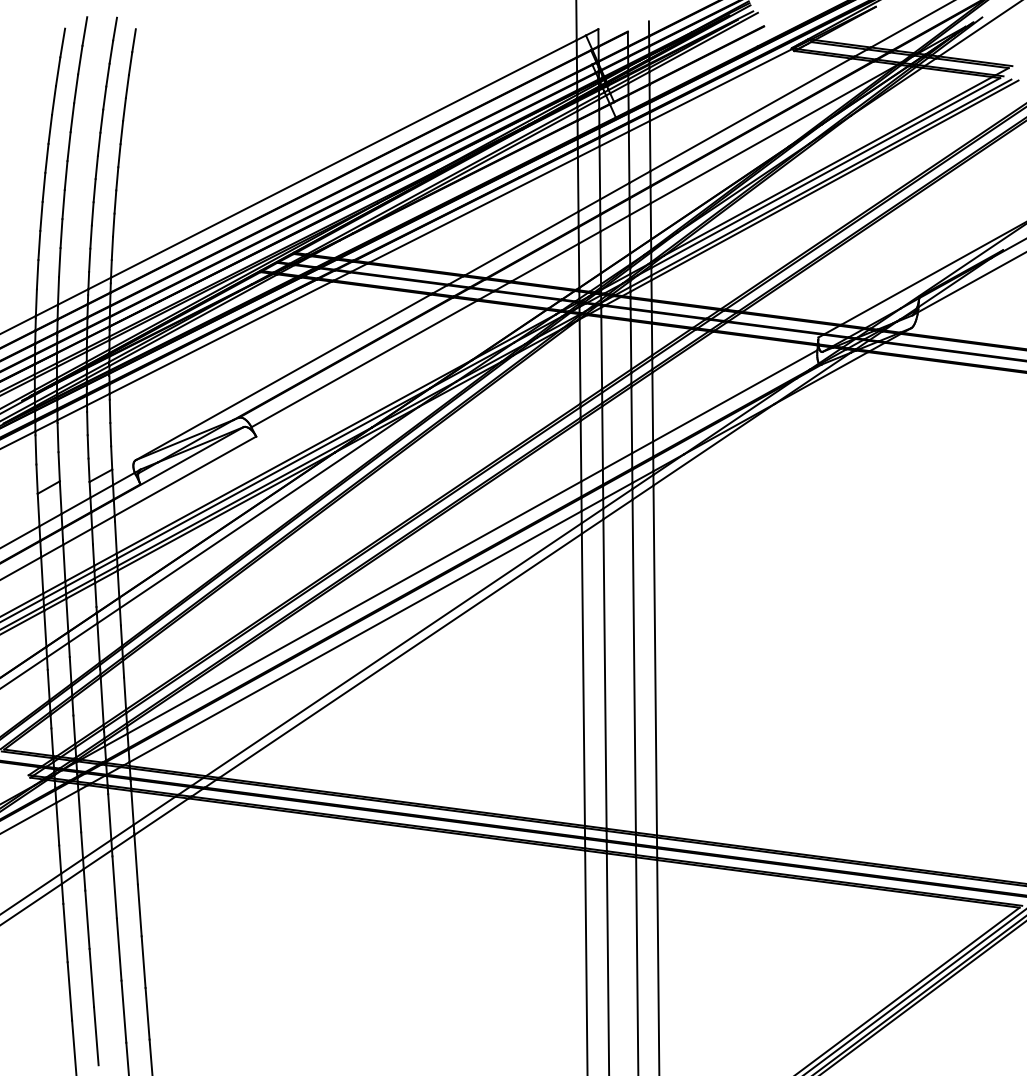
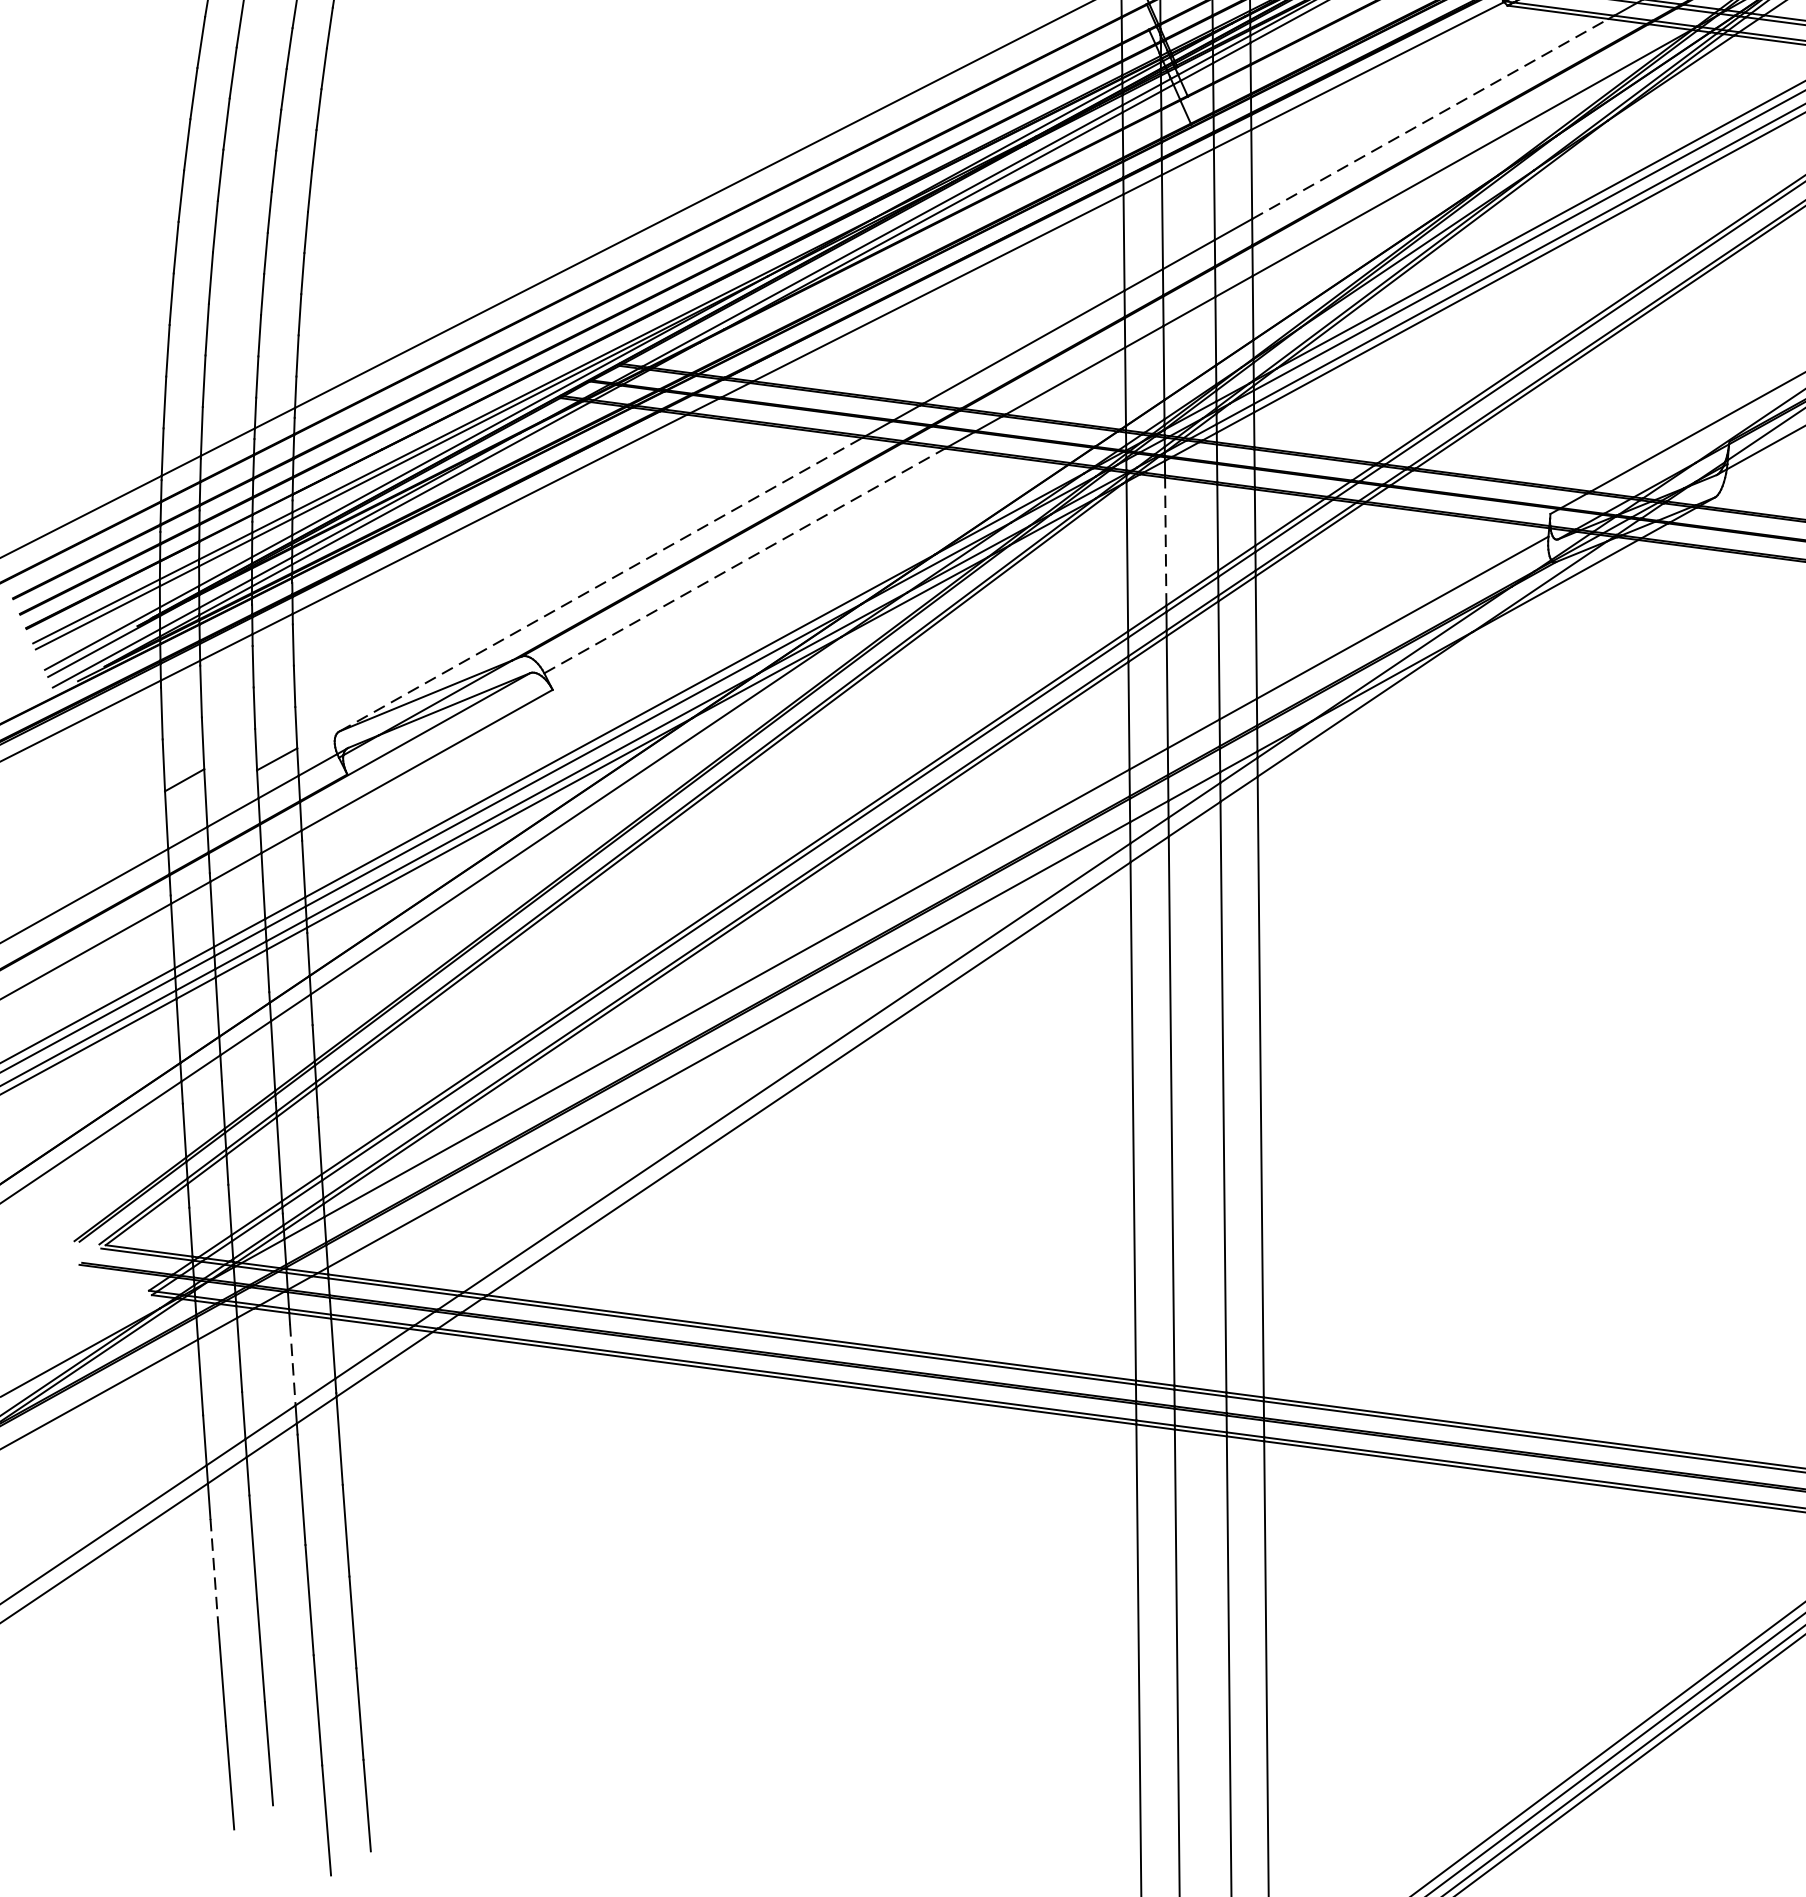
line: (751, 114) -> (1431, 118), solid -> dashed
line: (601, 352) -> (1165, 540), solid -> dashed
line: (364, 363) -> (744, 560), solid -> dashed
line: (283, 377) -> (601, 584), solid -> dashed
line: (109, 817) -> (292, 1365), solid -> dashed
line: (65, 933) -> (214, 1571), solid -> dashed

